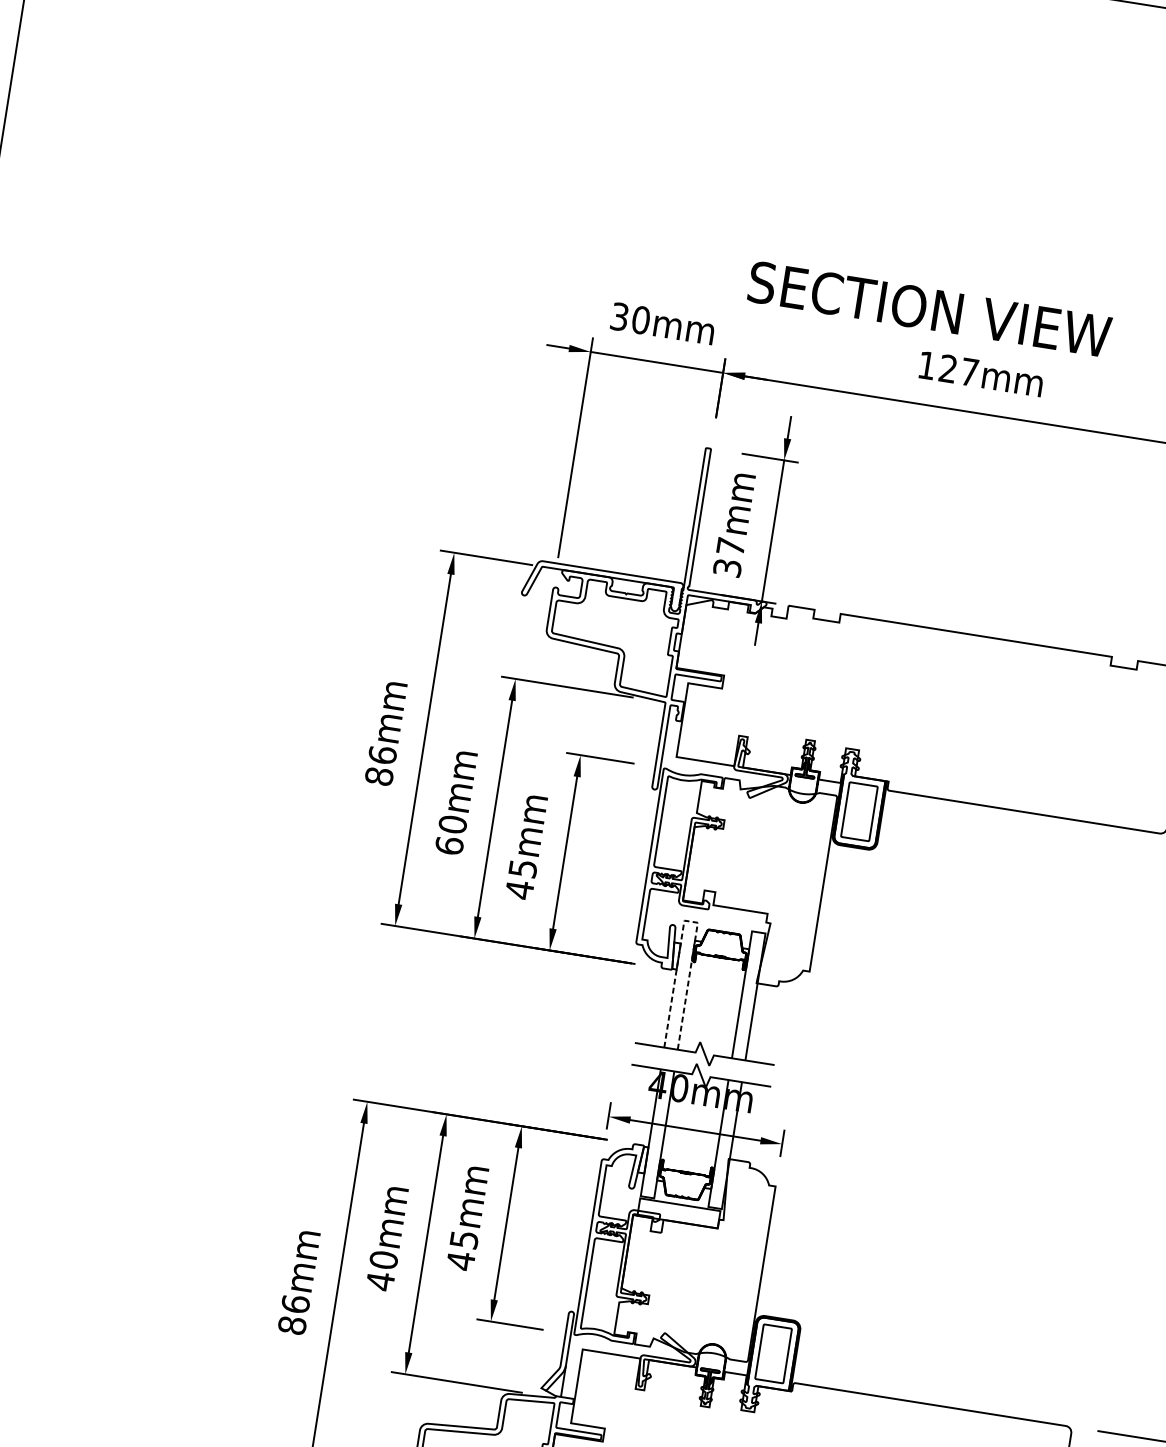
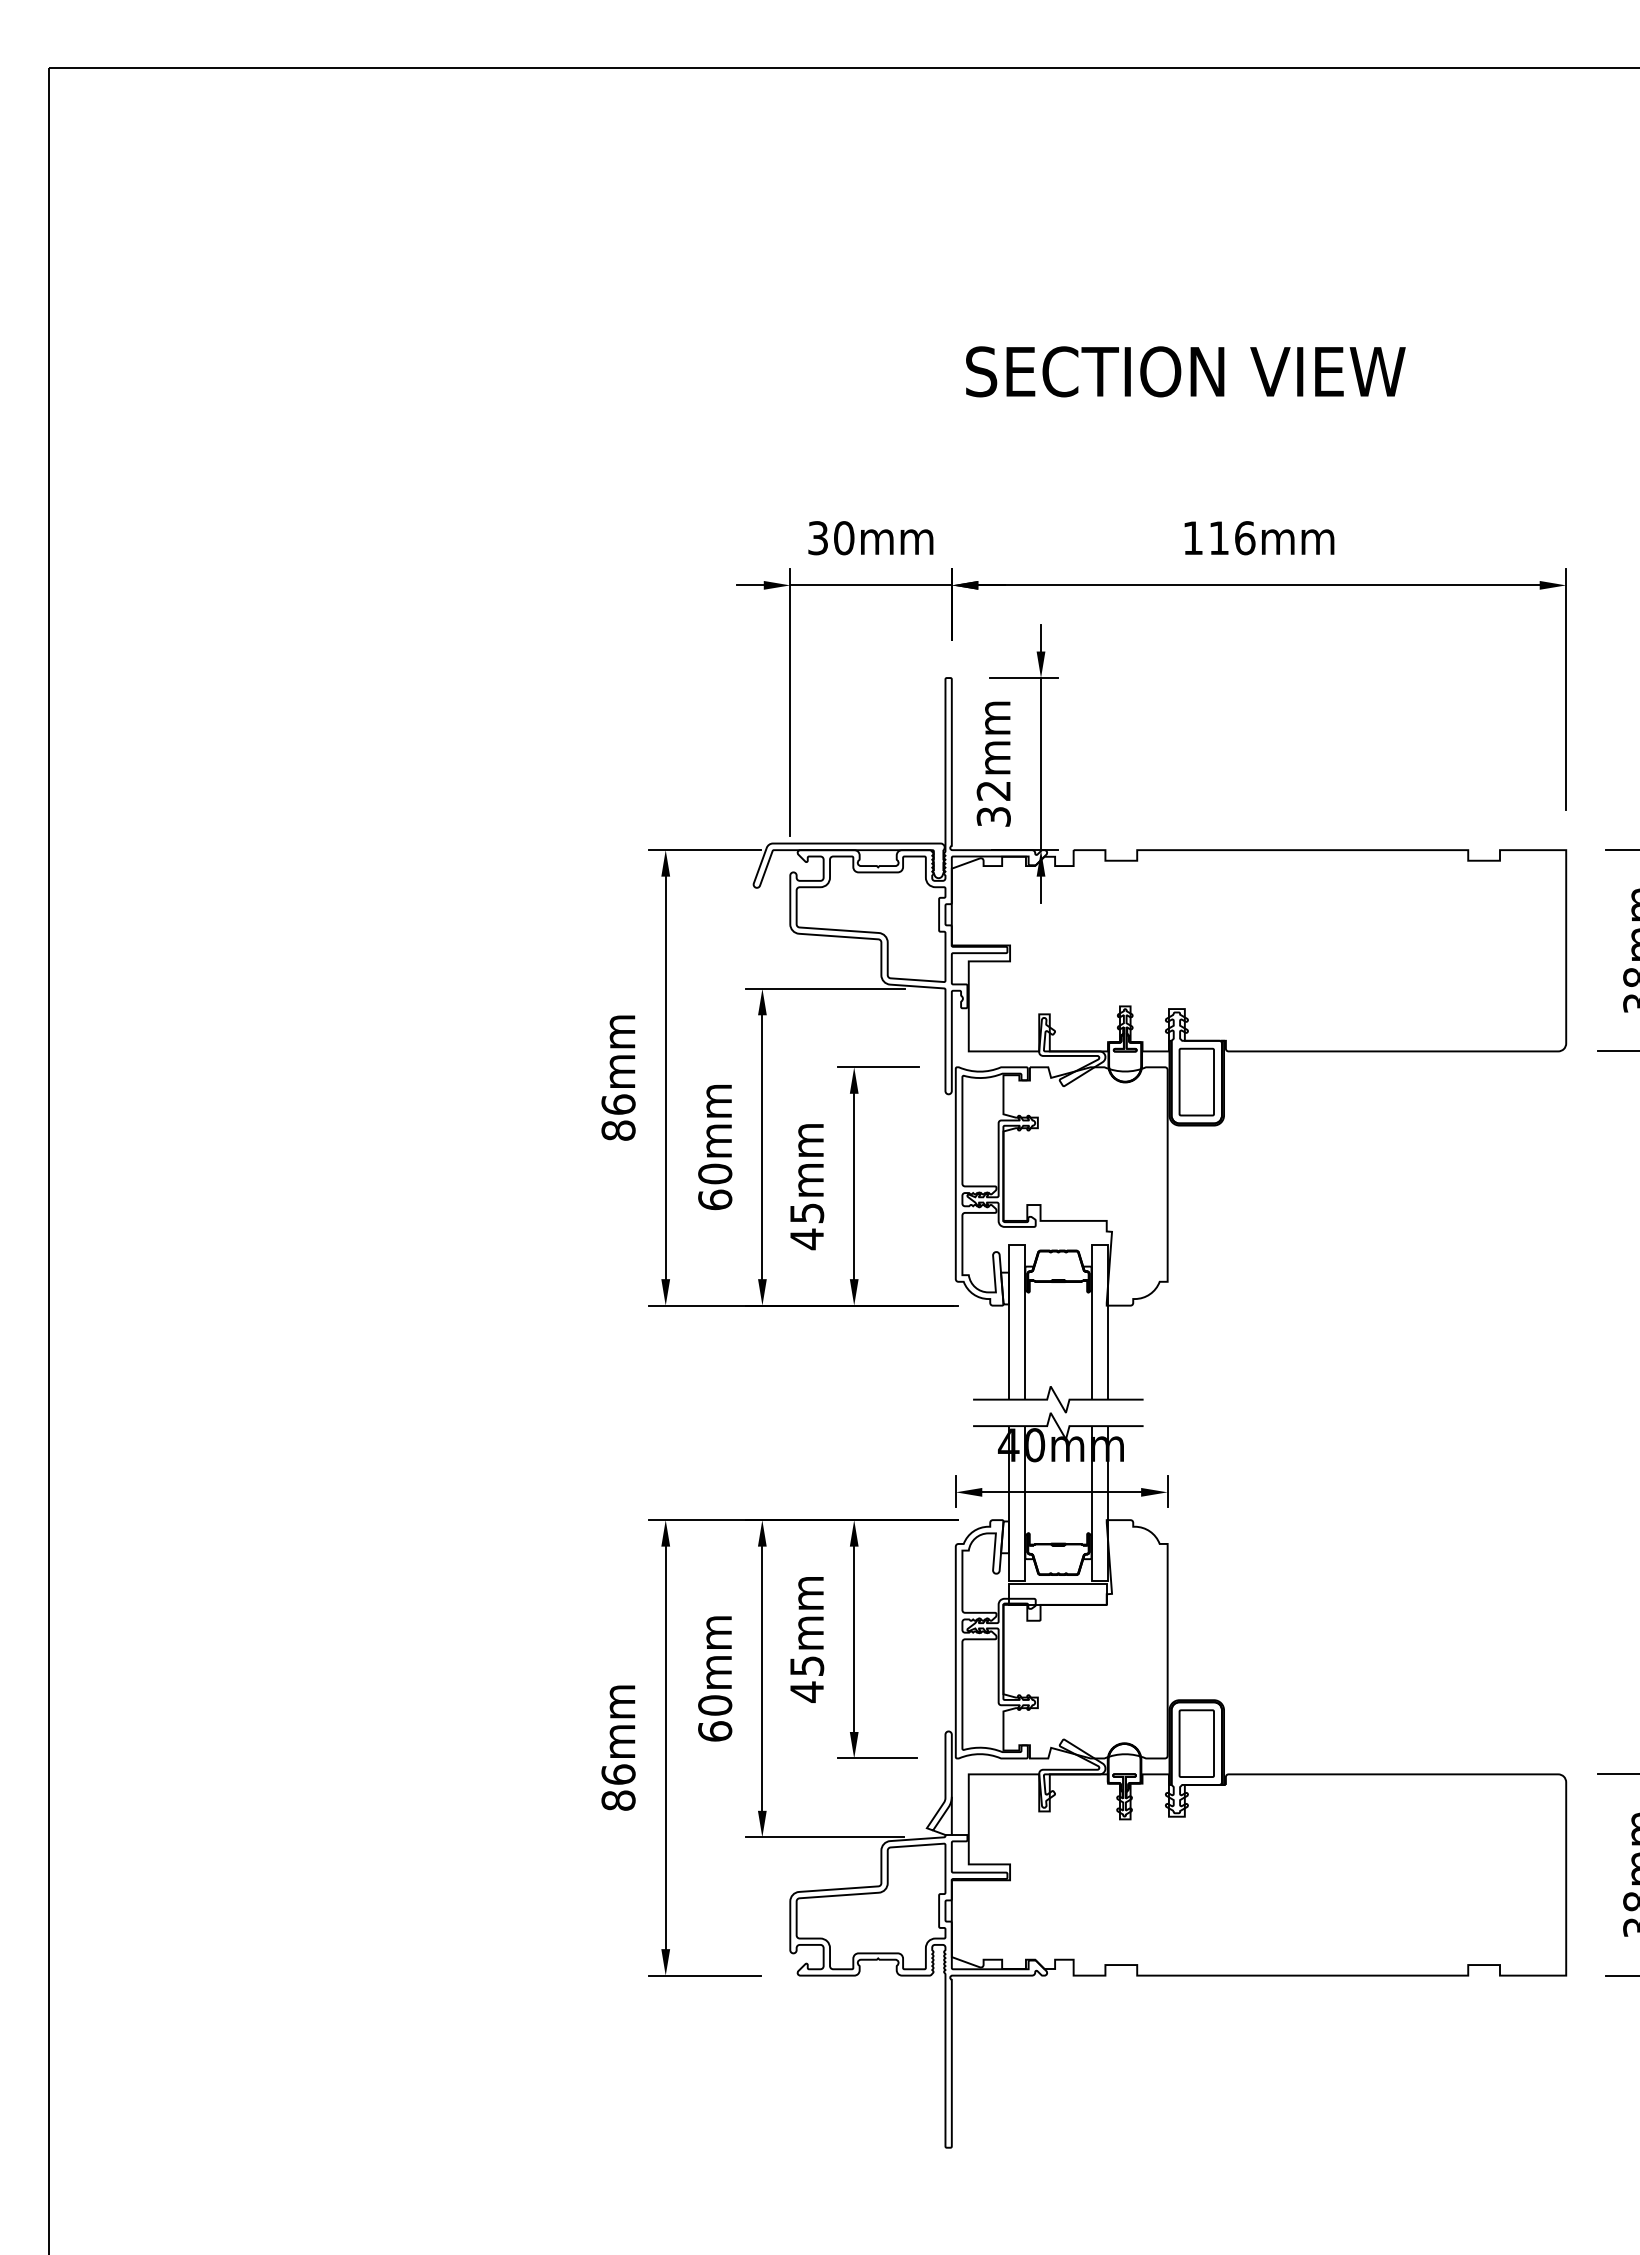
text: (929, 309) -> (1185, 371), moved
text: (959, 370) -> (1232, 538), 127mm -> 116mm
text: (730, 546) -> (993, 790), 37mm -> 32mm
line: (691, 921) -> (1017, 1244), dashed -> solid
text: (380, 1281) -> (715, 1731), 40mm -> 60mm

